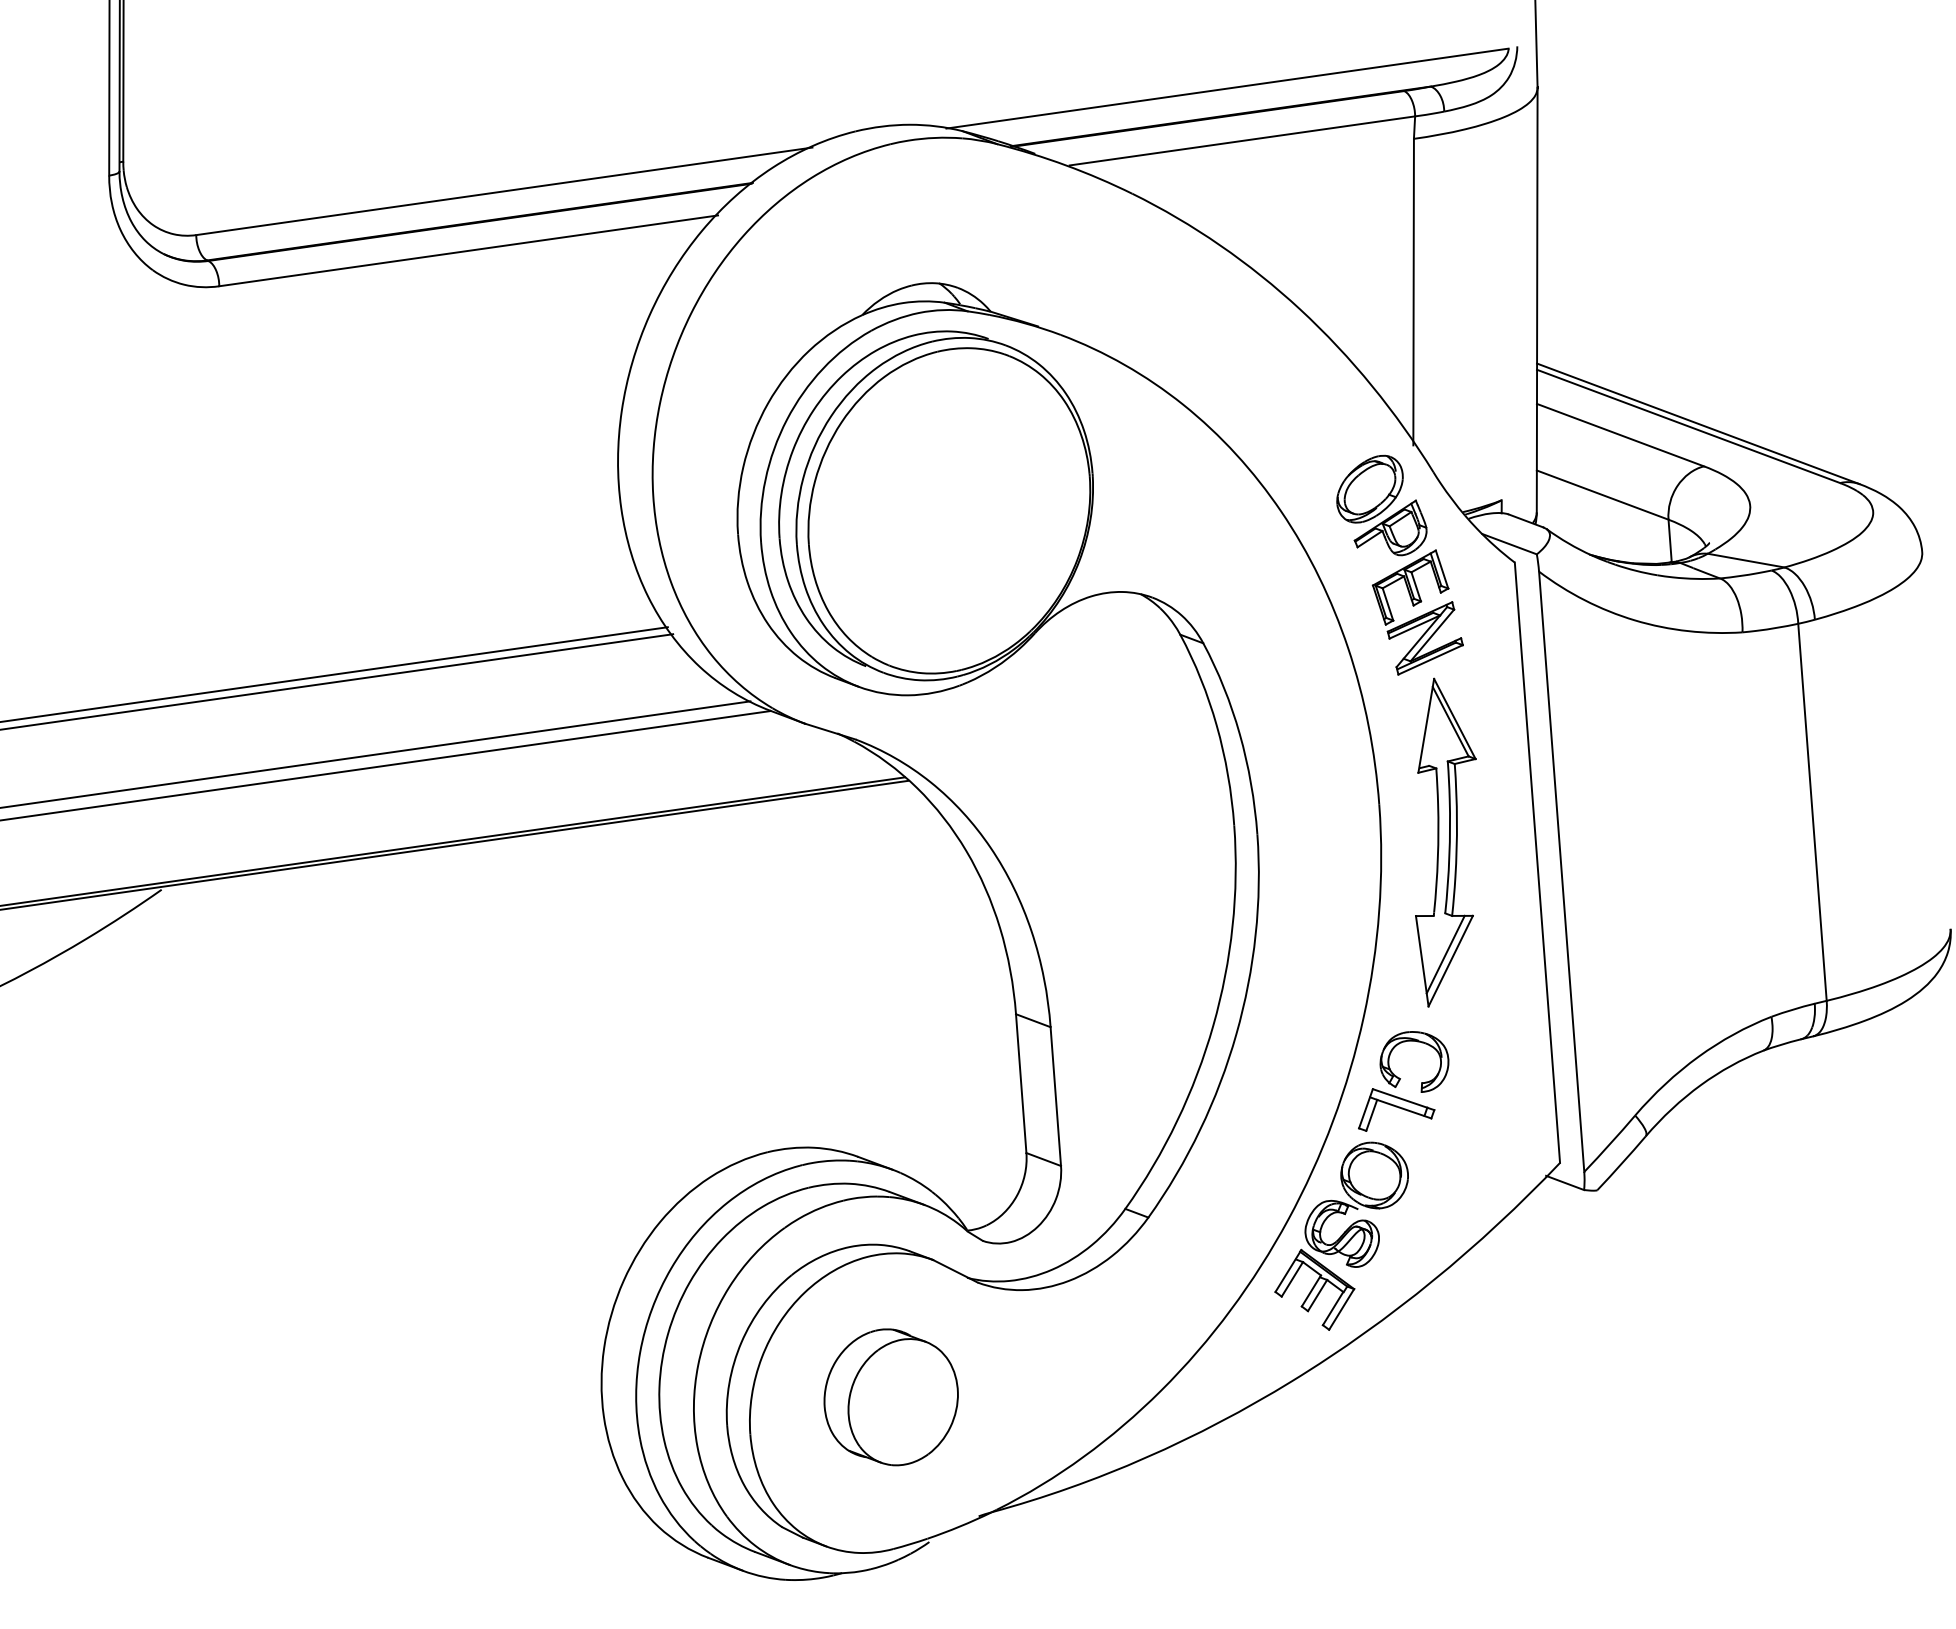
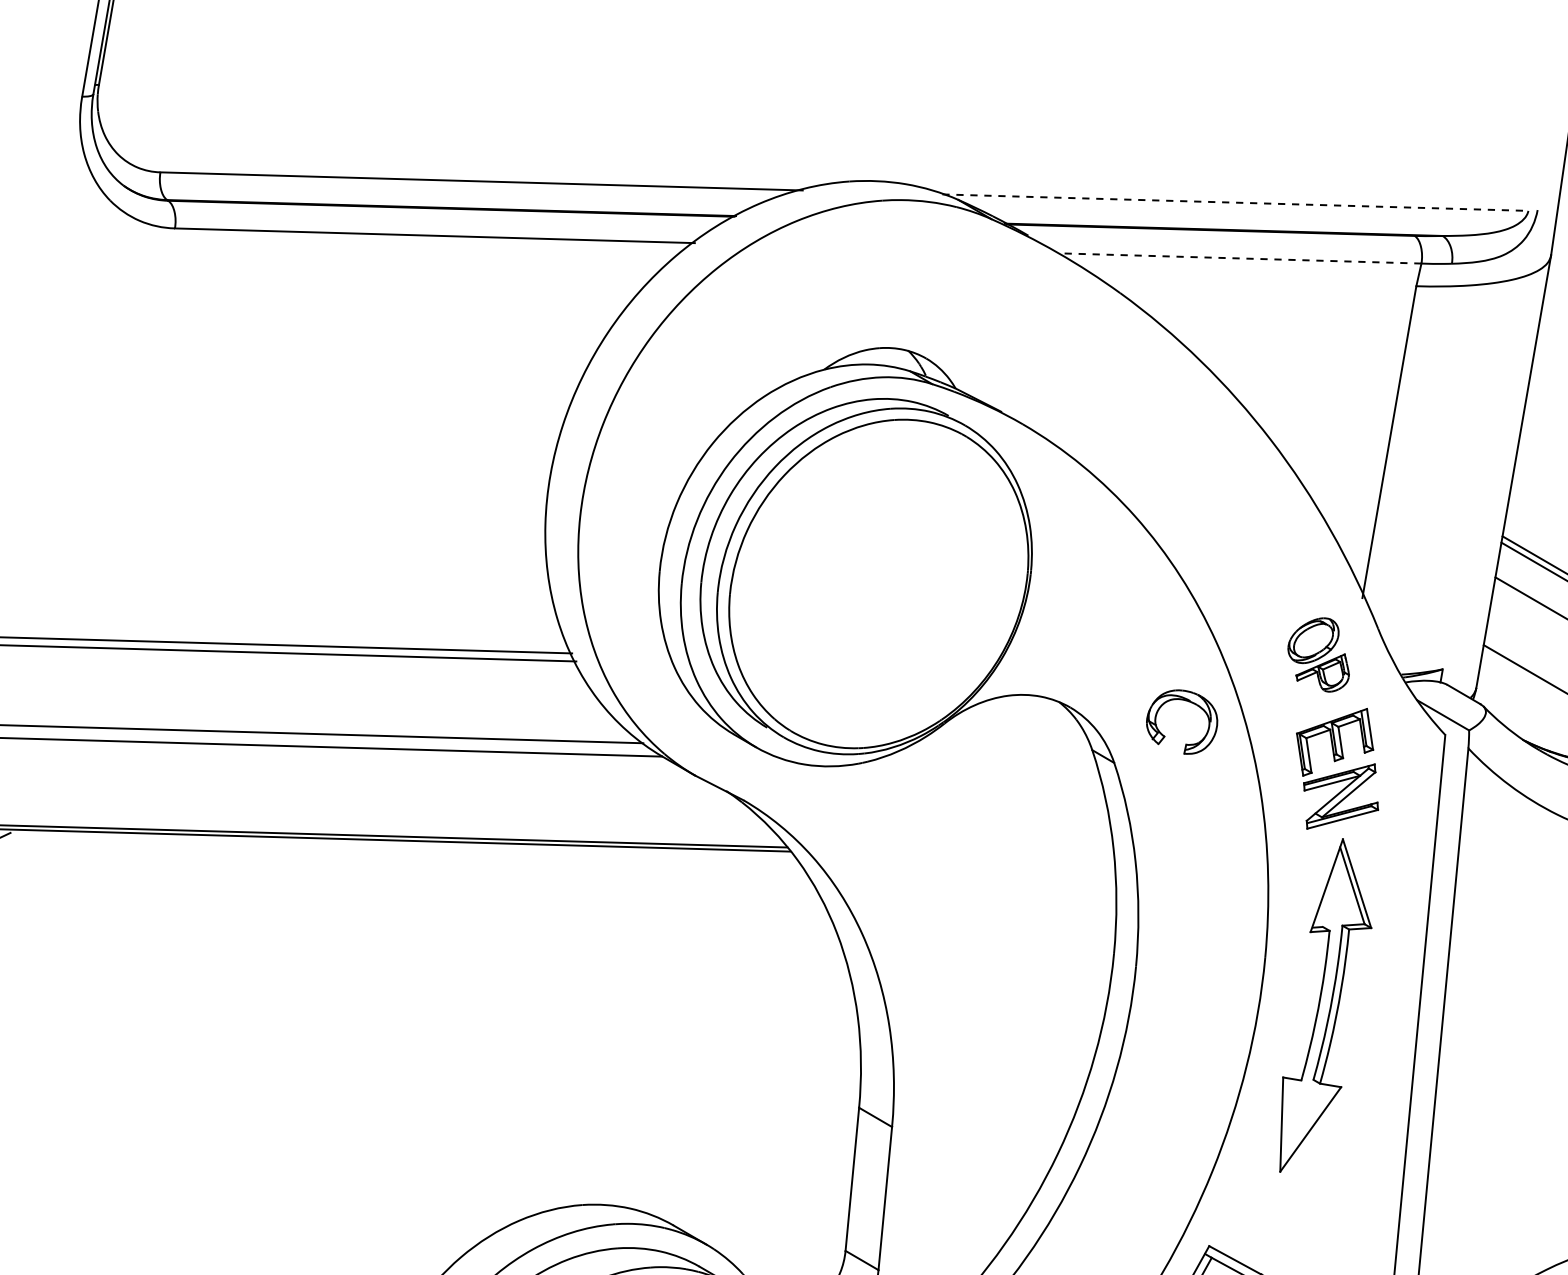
line: (1227, 88) -> (1235, 202), solid -> dashed
line: (1241, 140) -> (1240, 257), solid -> dashed
part: (1381, 505) -> (1319, 653), size x0.7
line: (1445, 954) -> (1306, 1121), removed
part: (1417, 1042) -> (1188, 702), moved

